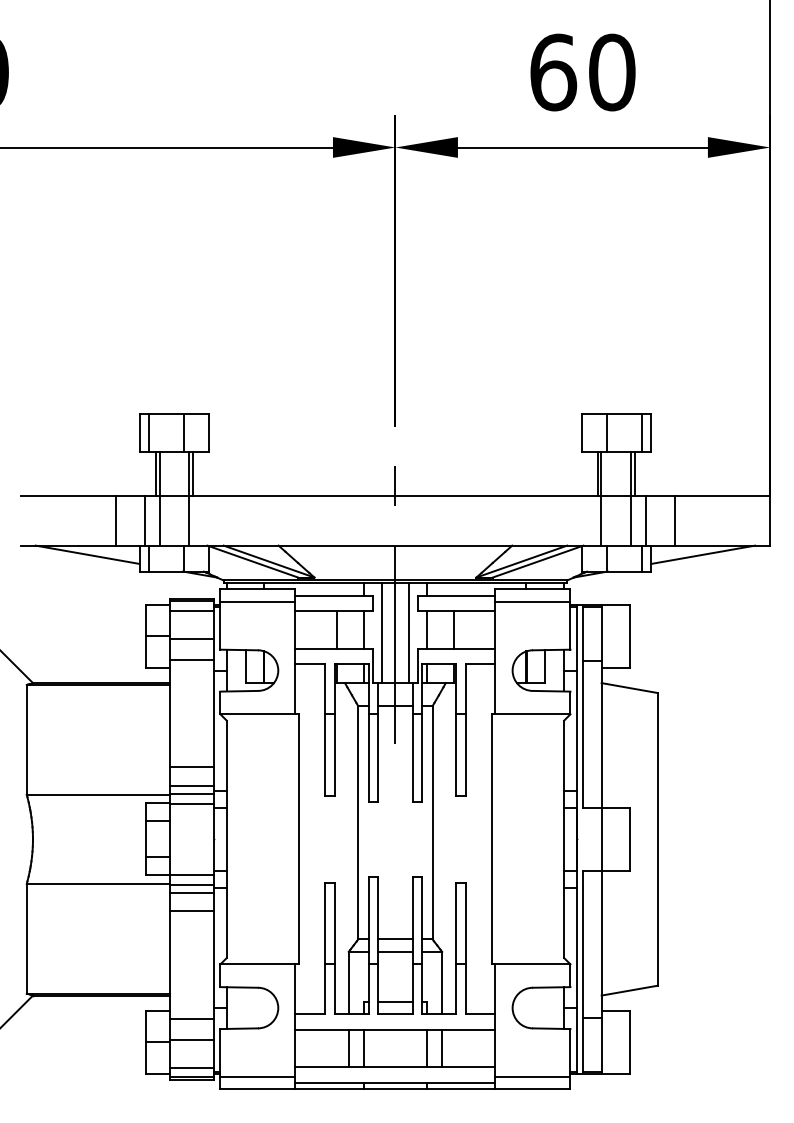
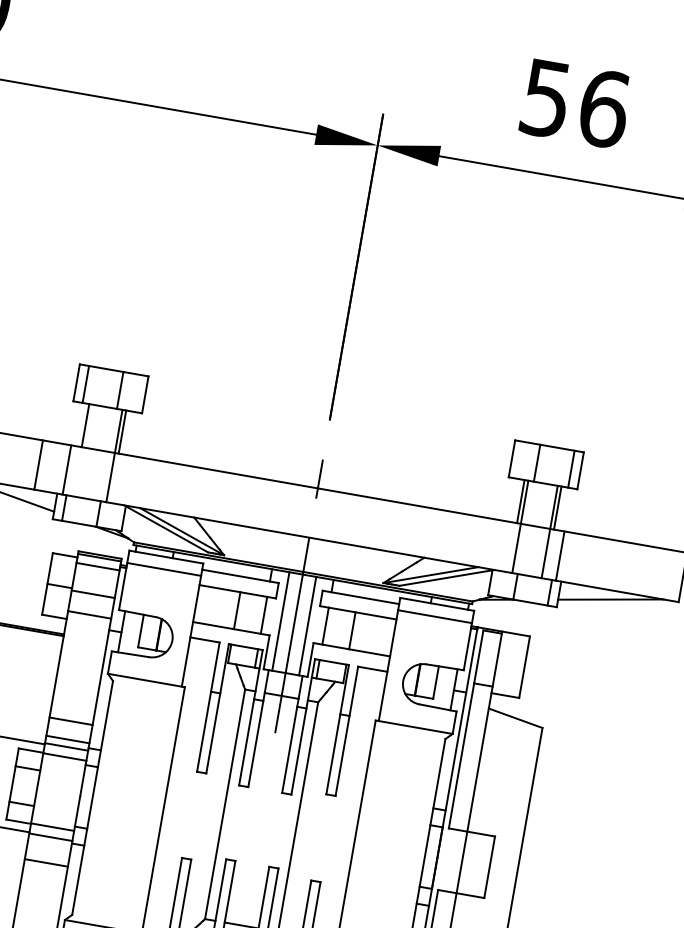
text: (582, 72) -> (574, 103), 60 -> 56
line: (159, 498) -> (84, 450), removed
line: (674, 520) -> (588, 560), removed
line: (192, 892) -> (49, 844), removed

